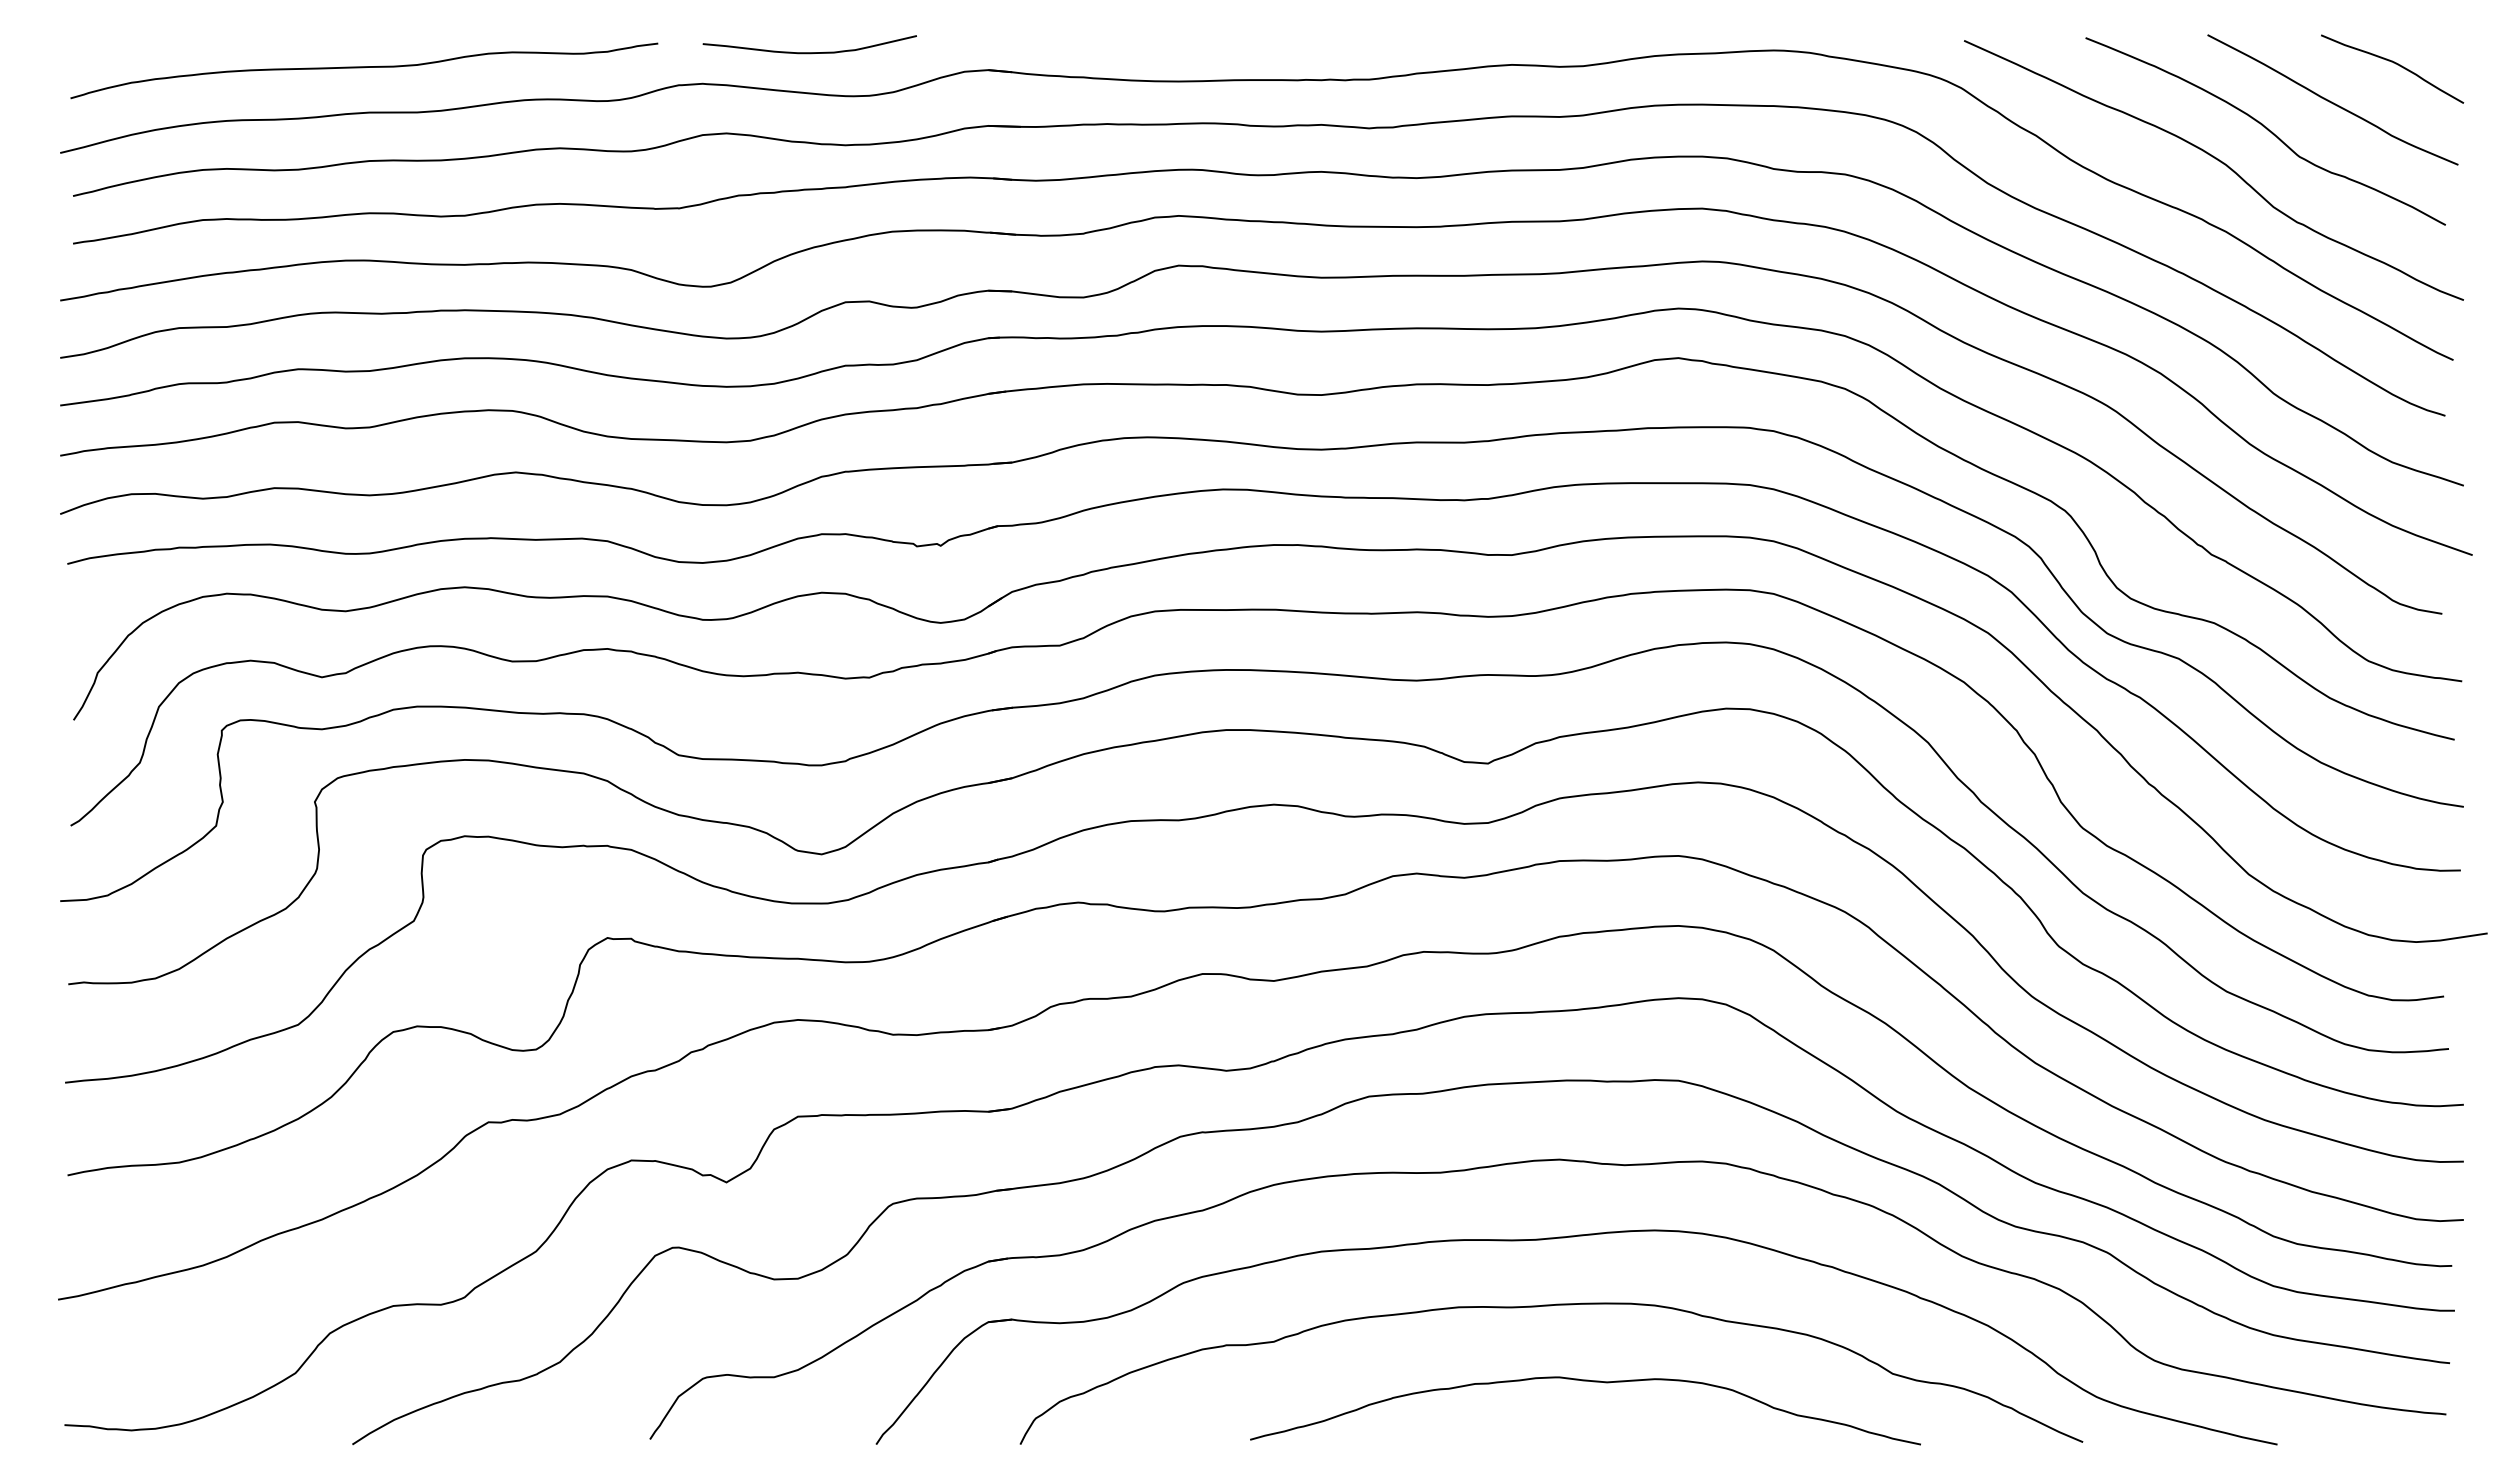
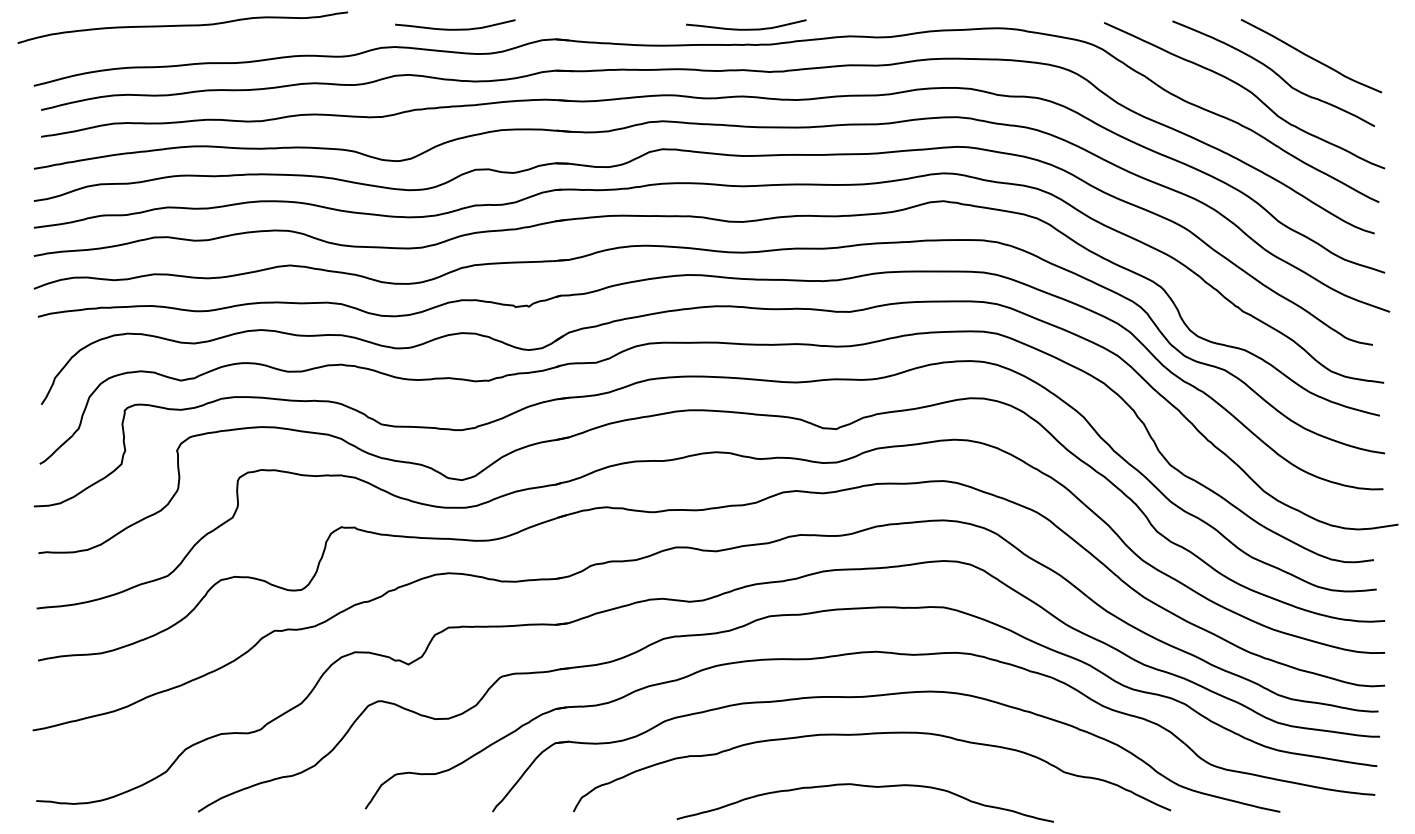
curve: (1327, 50) -> (746, 28), added
curve: (2395, 65) -> (1346, 36), removed
curve: (363, 68) -> (182, 26), moved
curve: (1591, 1383) -> (868, 787), moved

